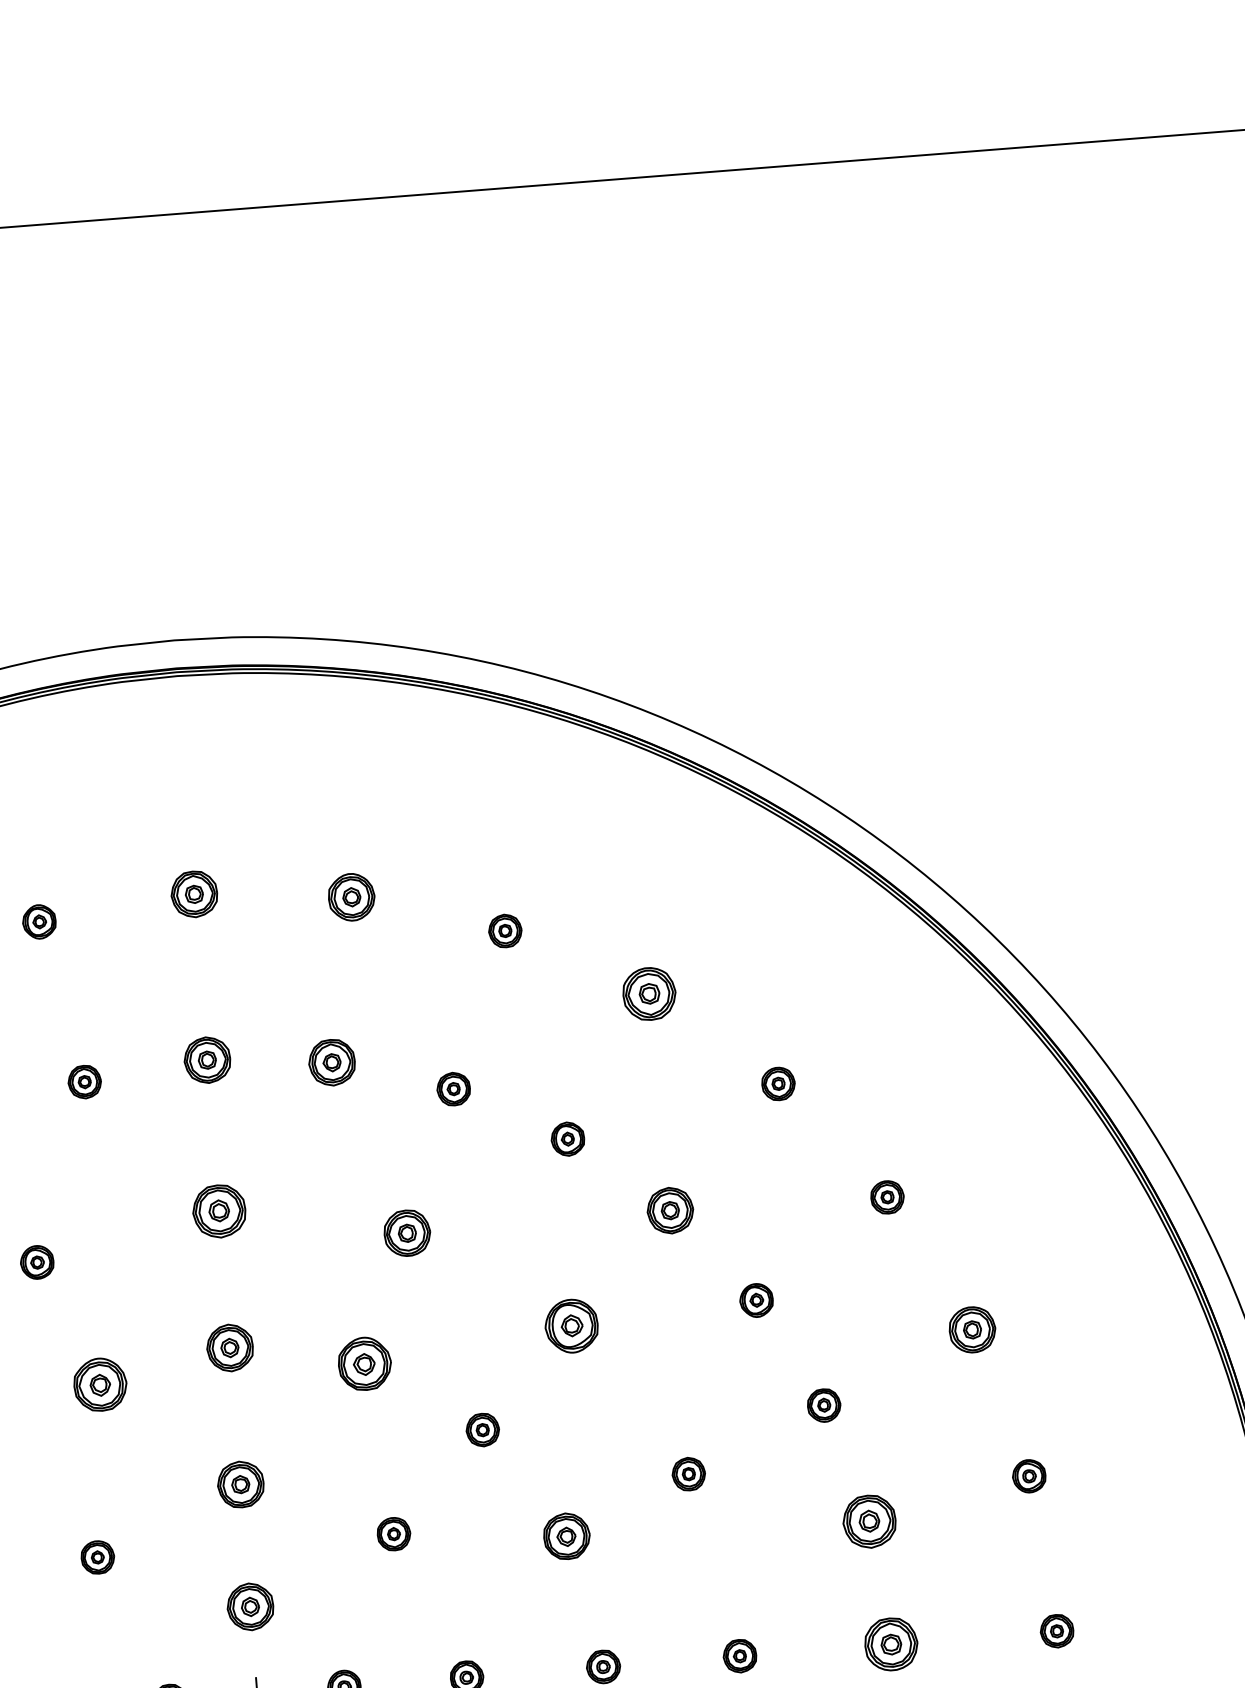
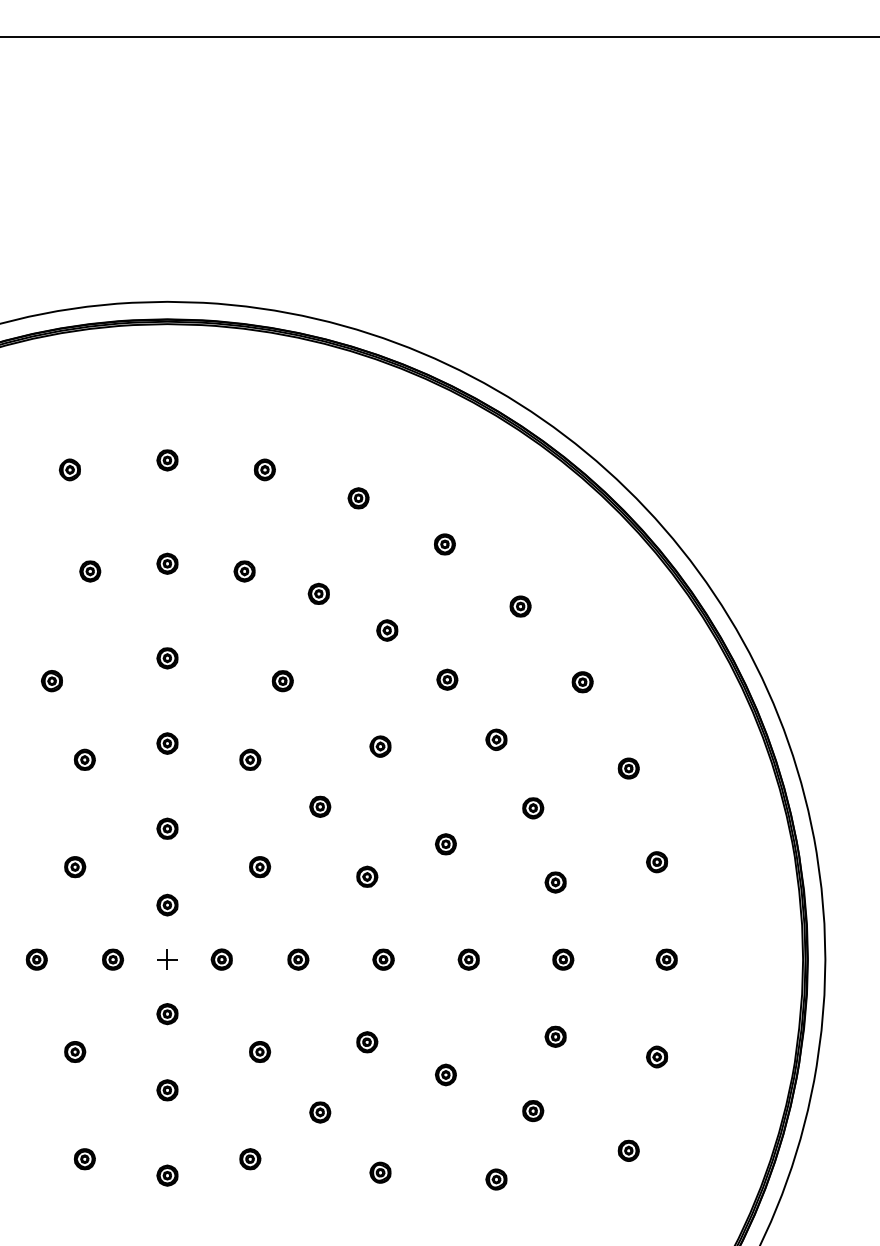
part: (194, 894) -> (167, 460), size x0.71
part: (350, 896) -> (264, 469), size x0.71
part: (648, 994) -> (444, 544), size x0.62
part: (207, 1059) -> (167, 563), size x0.71
part: (331, 1062) -> (244, 571), size x0.71
part: (670, 1210) -> (447, 679), size x0.71
part: (219, 1211) -> (167, 658), size x0.62
part: (406, 1234) -> (282, 681), size x0.71
part: (571, 1325) -> (380, 746), size x0.62
part: (971, 1329) -> (628, 768), size x0.71
part: (230, 1347) -> (167, 743), size x0.71
part: (365, 1362) -> (250, 759), size x0.62
part: (99, 1383) -> (84, 759), size x0.62
part: (240, 1483) -> (167, 828), size x0.71
part: (869, 1521) -> (555, 882), size x0.62
part: (567, 1535) -> (367, 876), size x0.71
part: (250, 1605) -> (167, 904), size x0.71
part: (891, 1643) -> (563, 959), size x0.62

